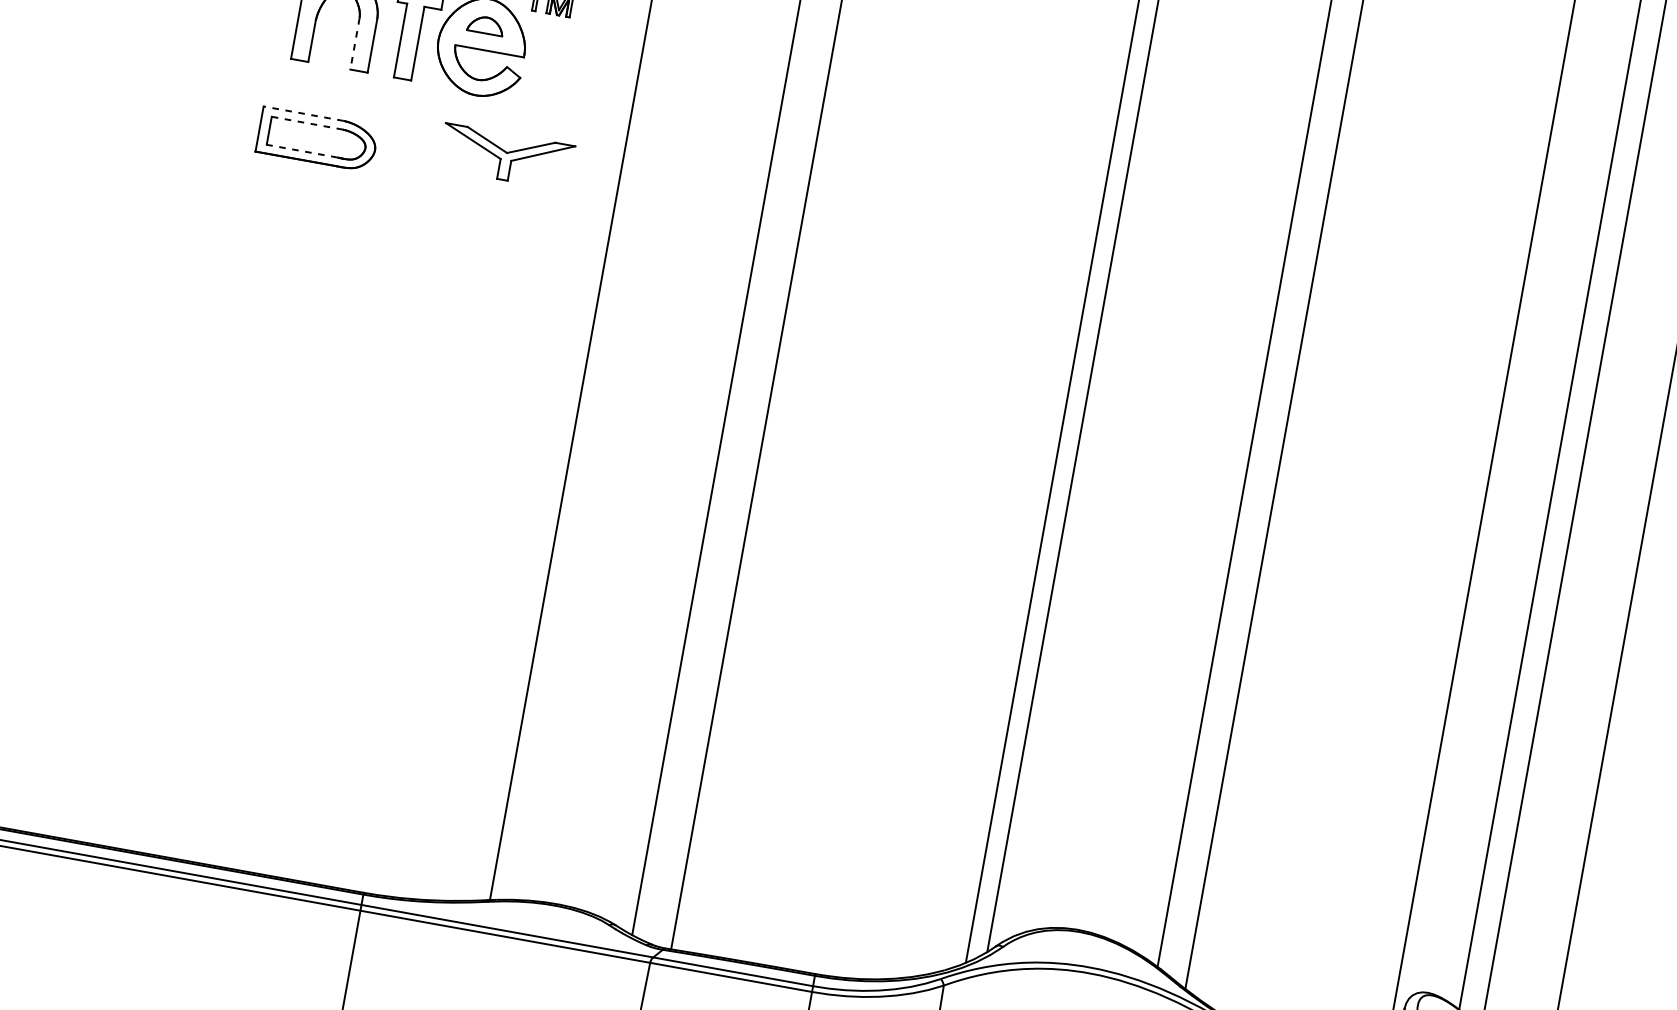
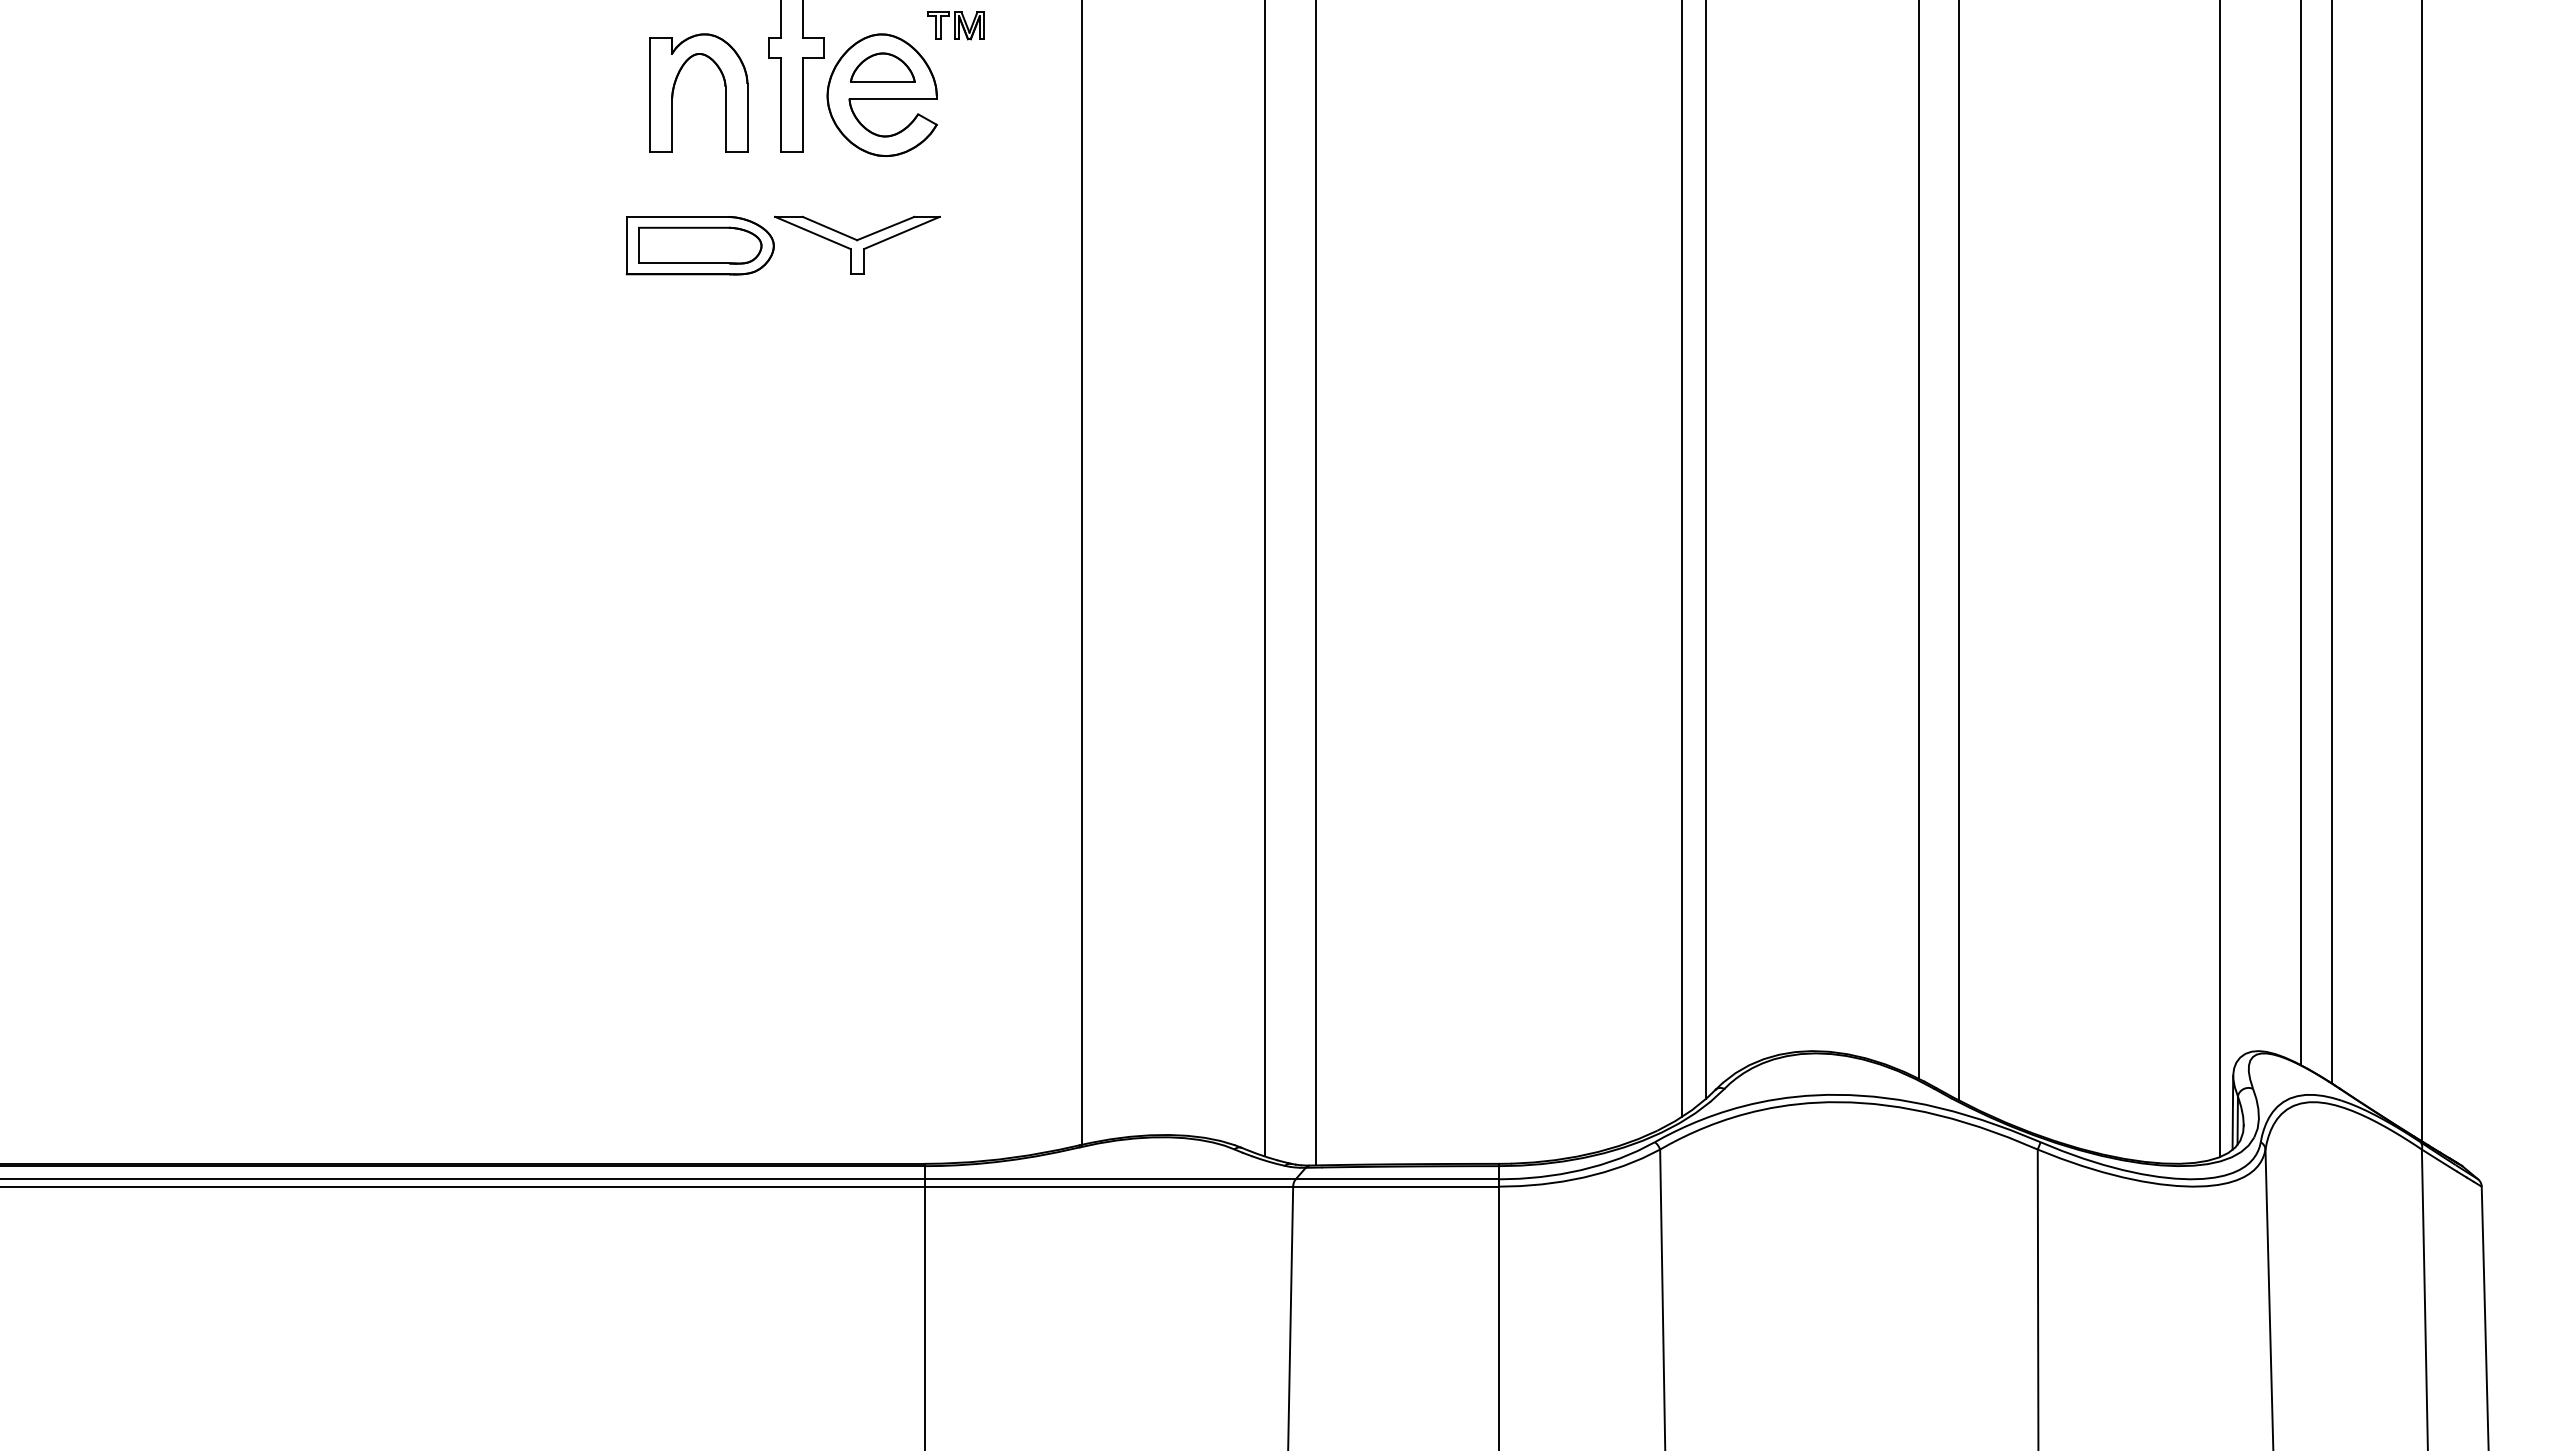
part: (485, 25) -> (882, 67), size x1.43
line: (354, 43) -> (725, 119), dashed -> solid
line: (303, 113) -> (677, 216), dashed -> solid
line: (307, 122) -> (684, 227), dashed -> solid
line: (301, 151) -> (683, 263), dashed -> solid
part: (506, 156) -> (857, 244), moved

